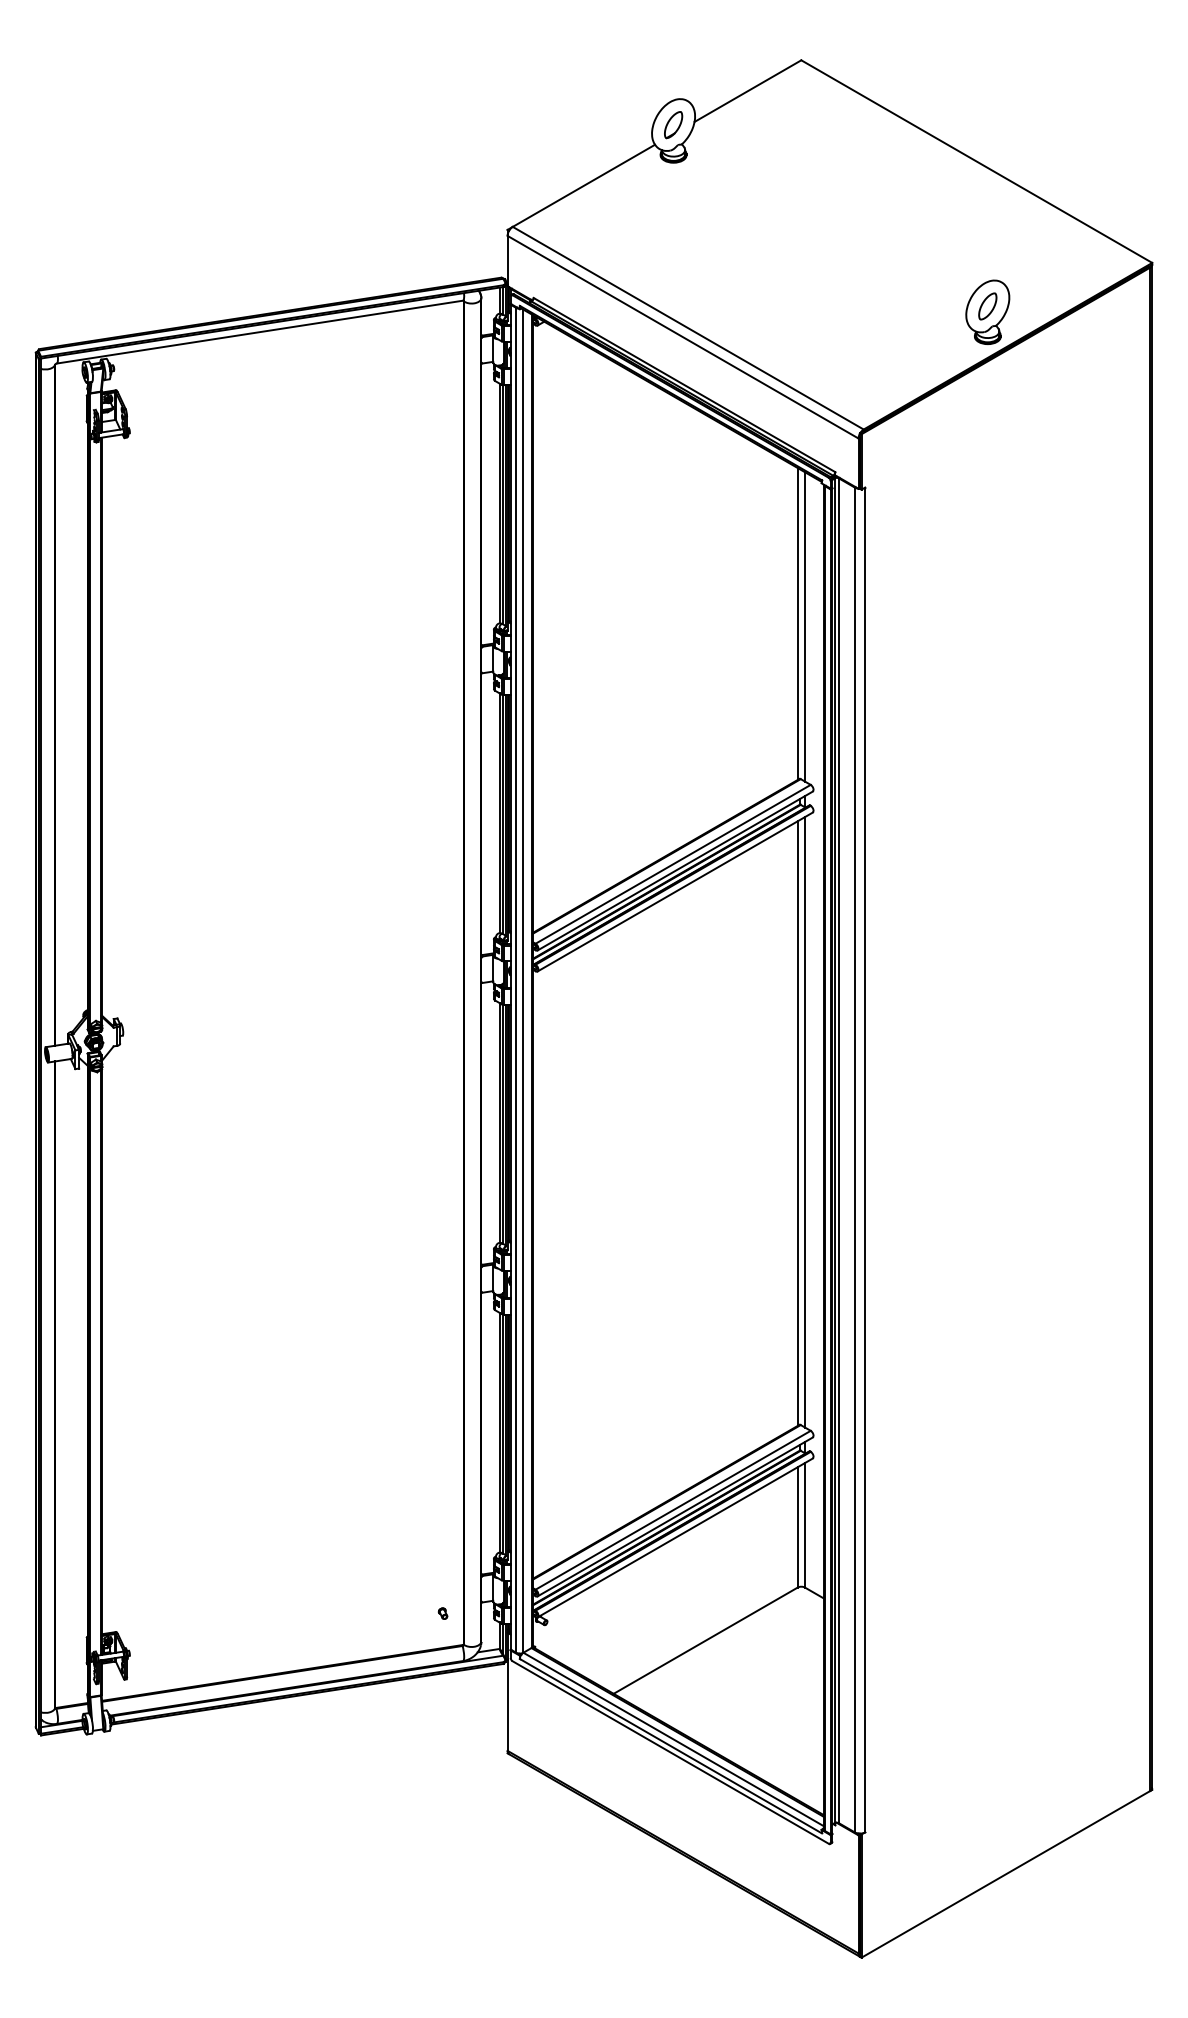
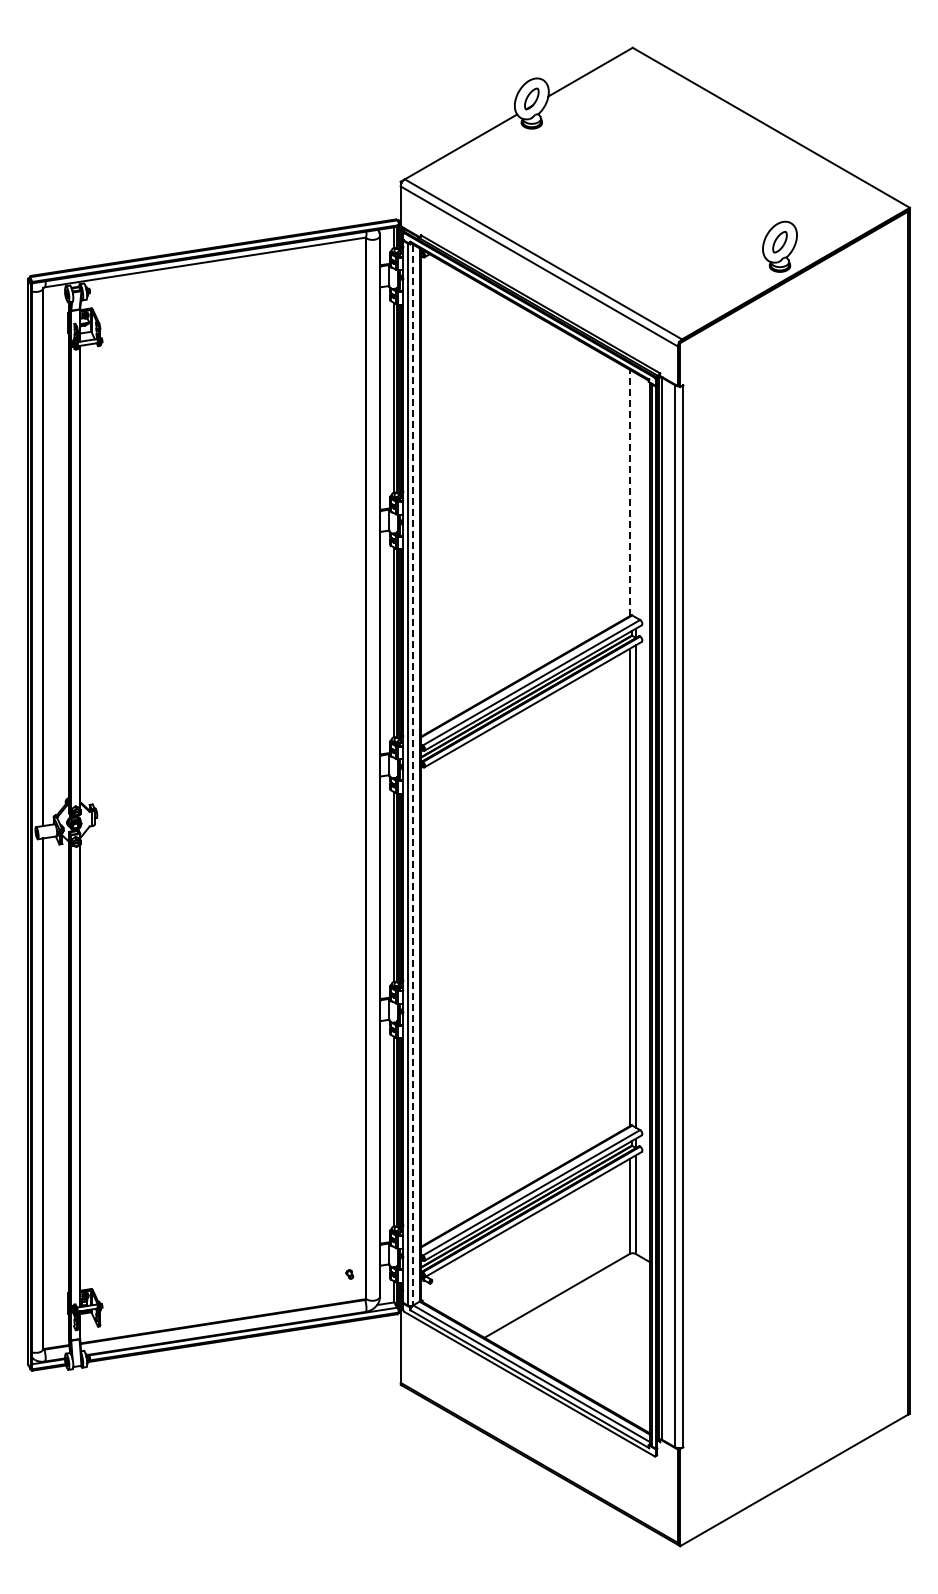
line: (797, 623) -> (629, 492), solid -> dashed
line: (804, 627) -> (635, 495), removed
line: (523, 981) -> (413, 775), solid -> dashed

